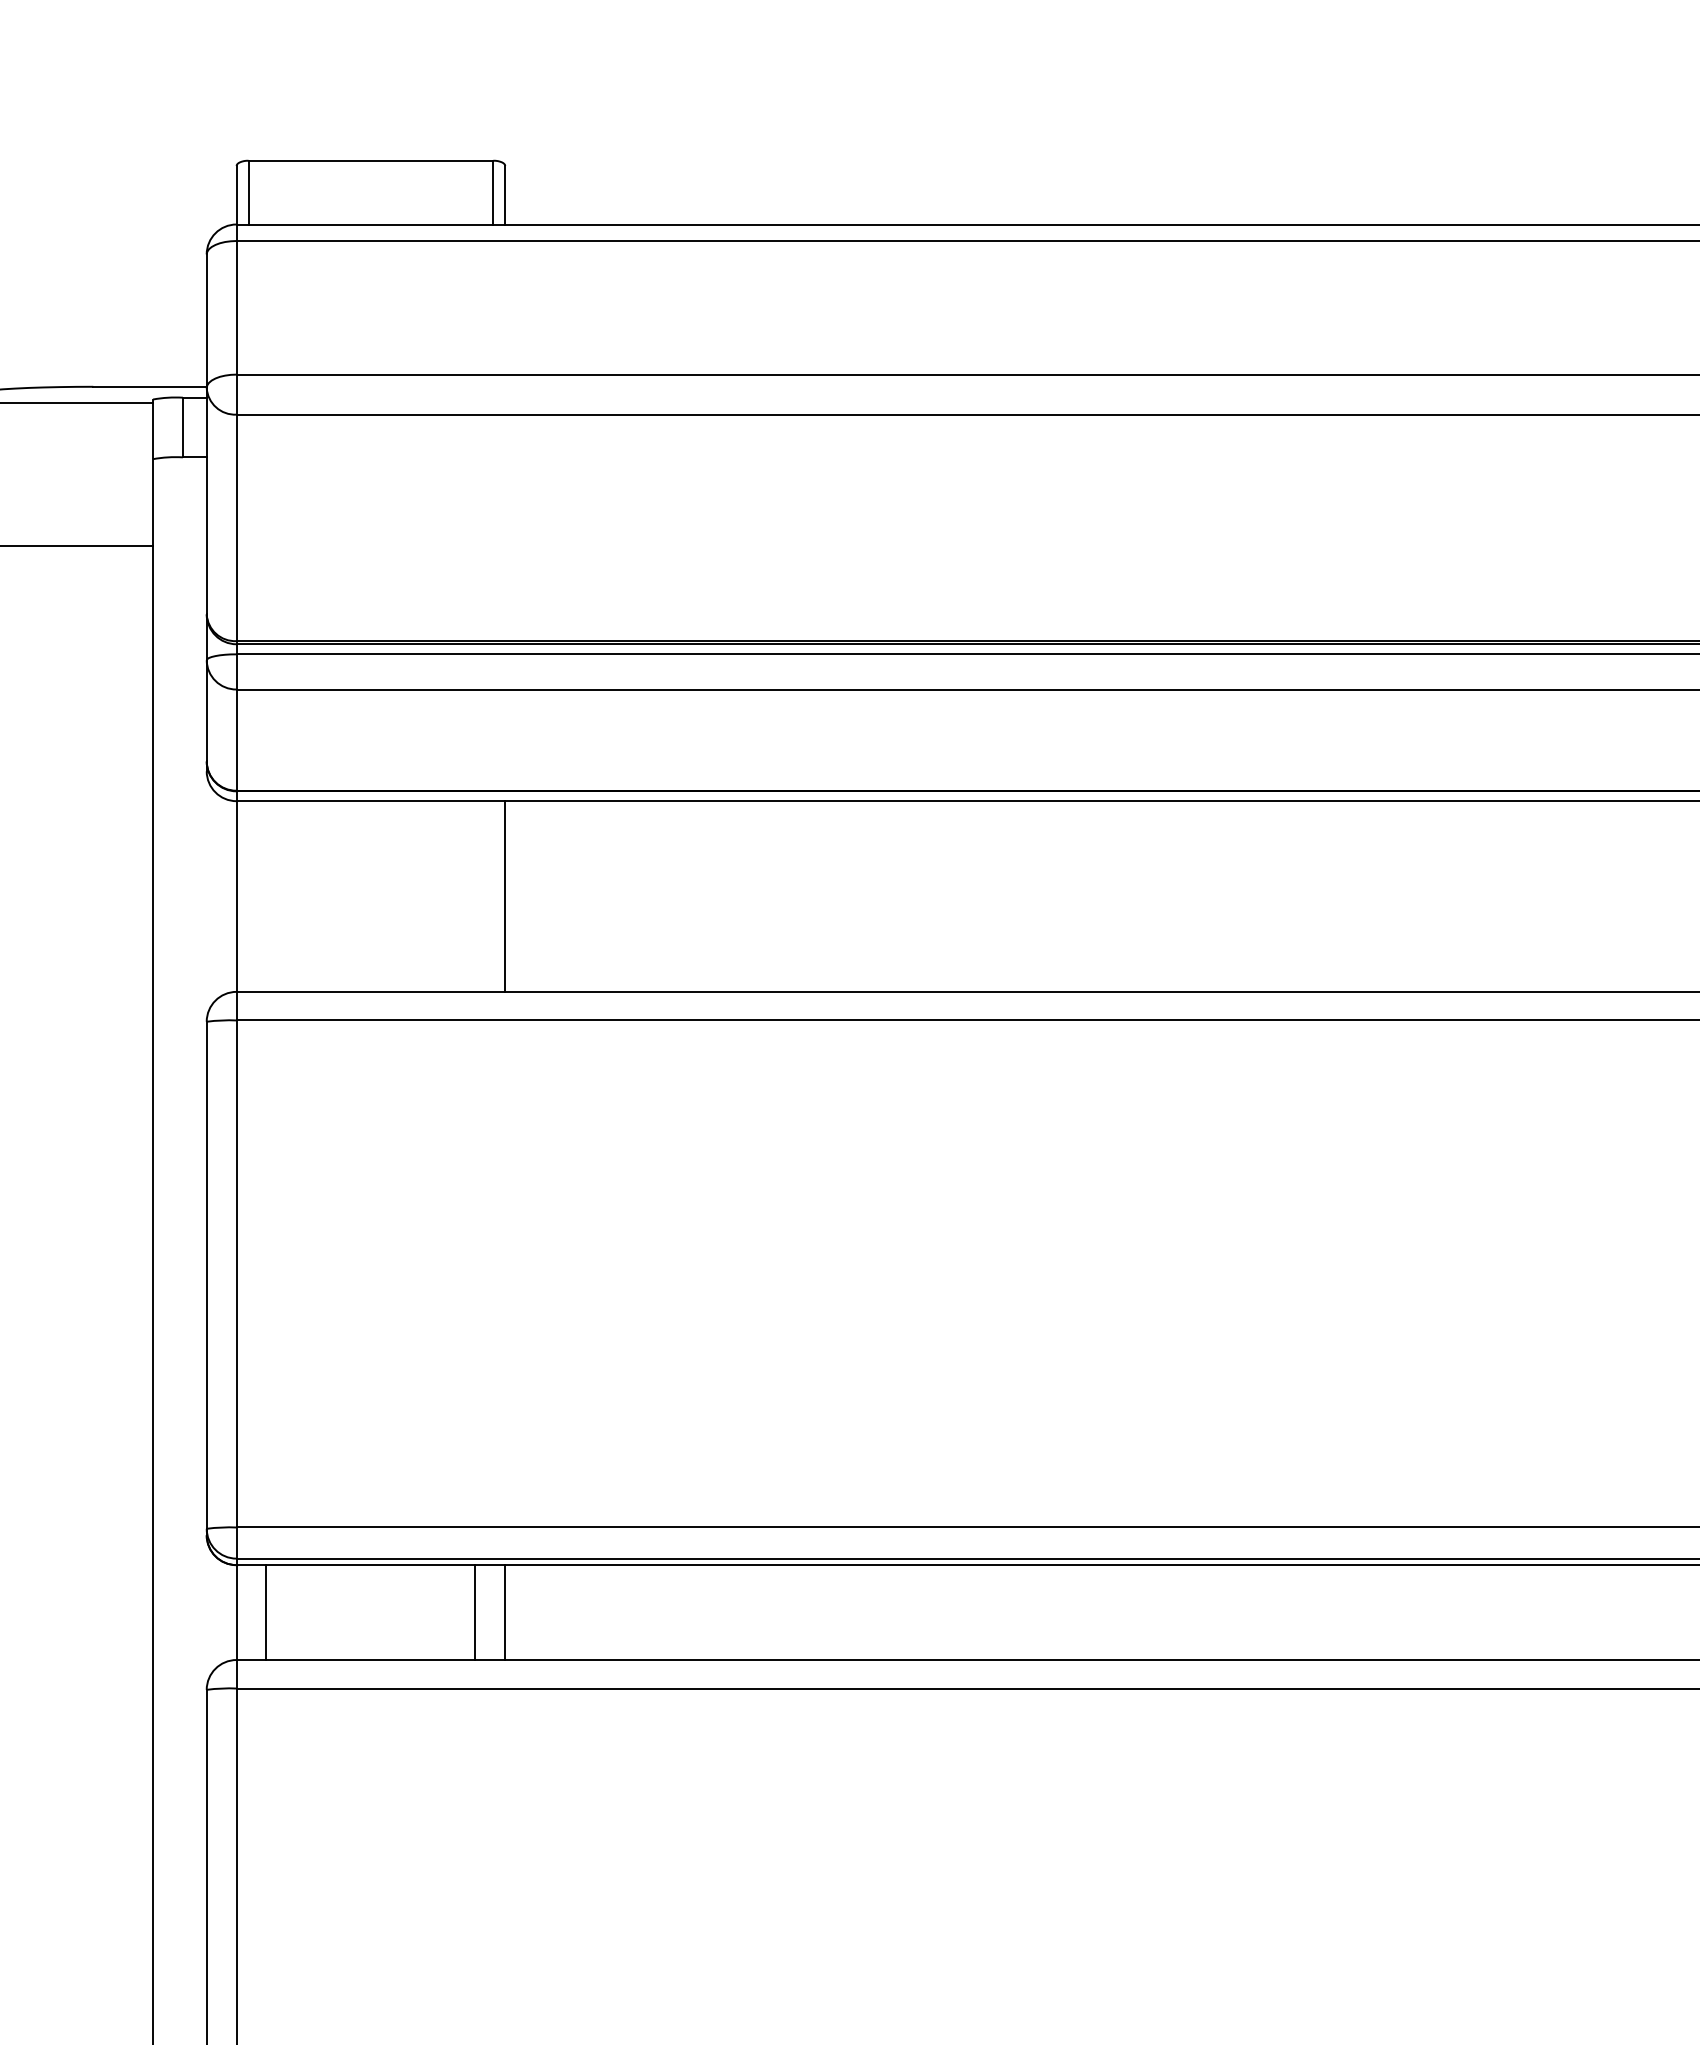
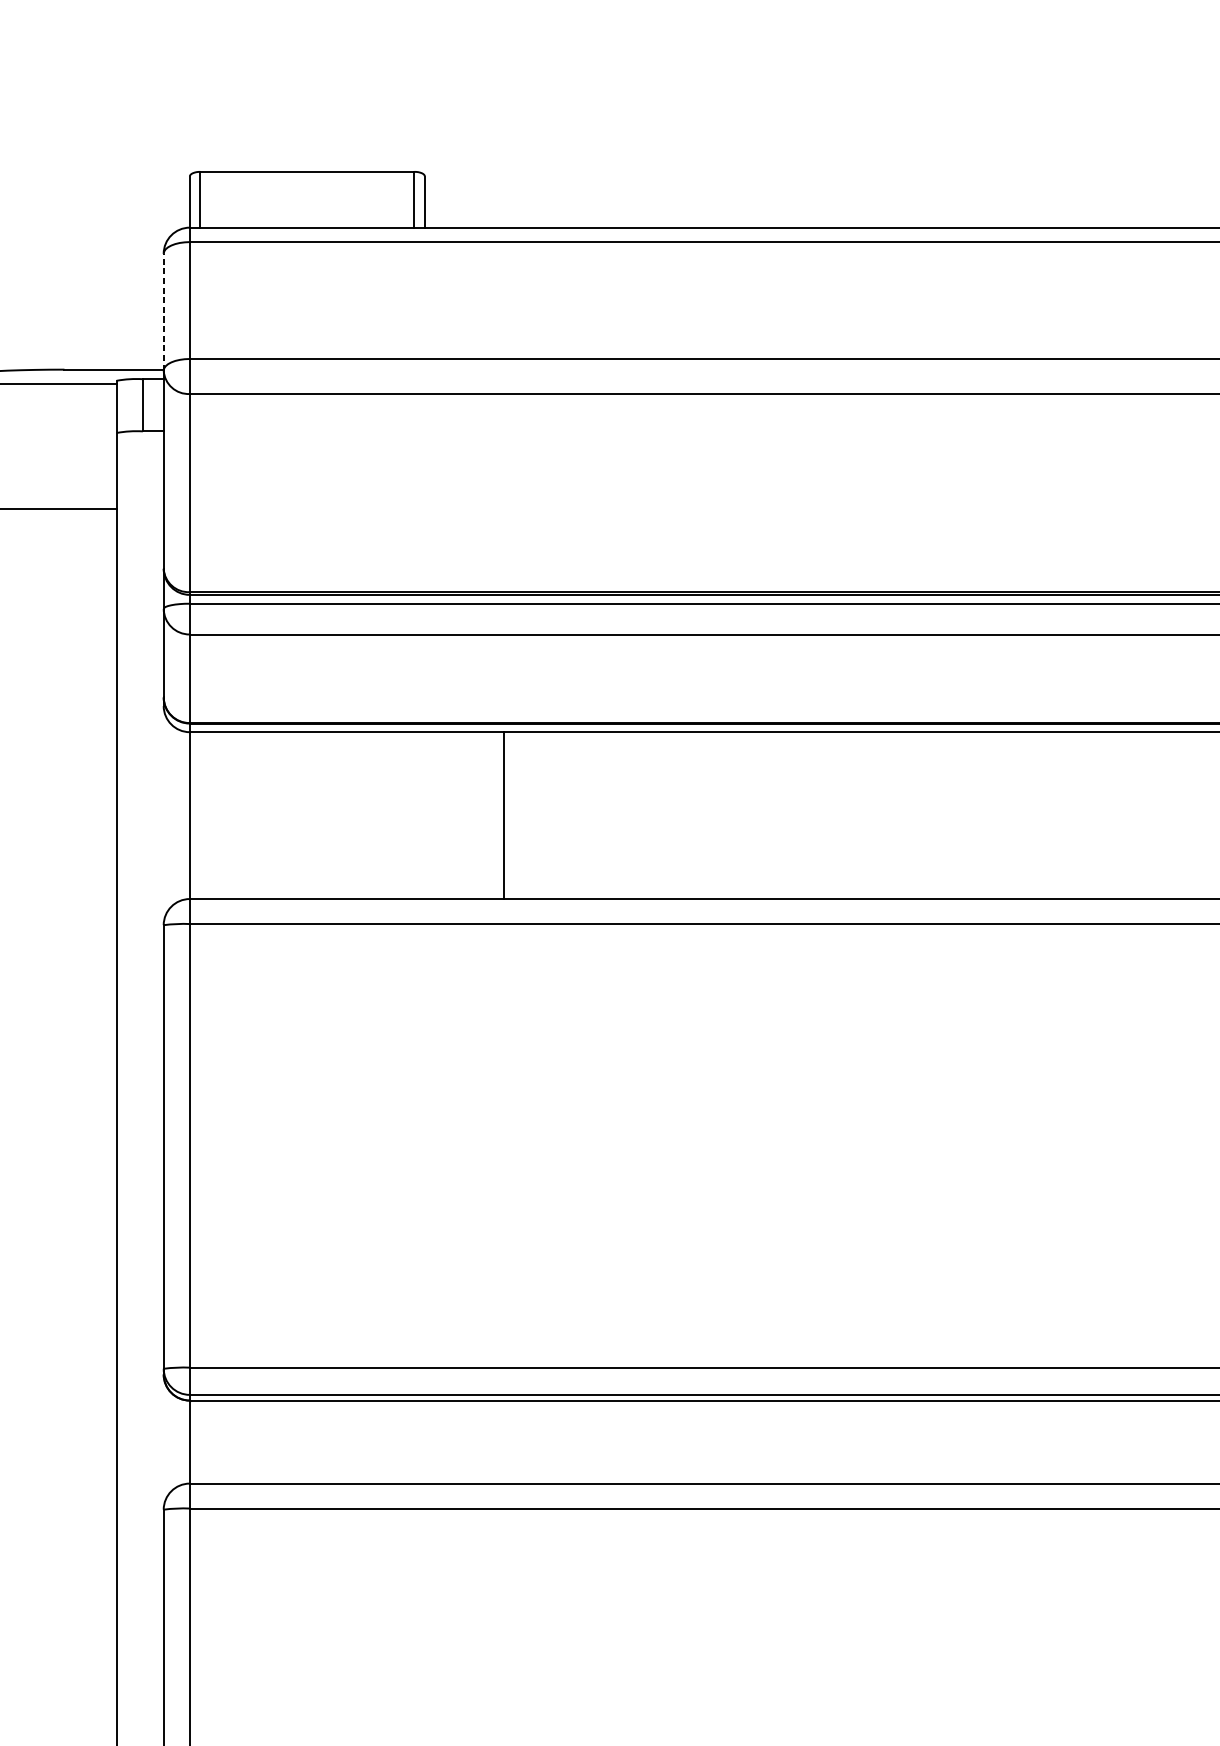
line: (206, 321) -> (163, 312), solid -> dashed
line: (505, 896) -> (503, 815), moved
line: (266, 1612) -> (216, 1442), removed
line: (475, 1612) -> (398, 1442), removed
line: (505, 1612) -> (425, 1442), removed

